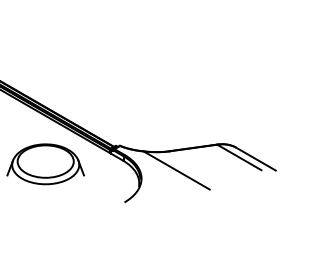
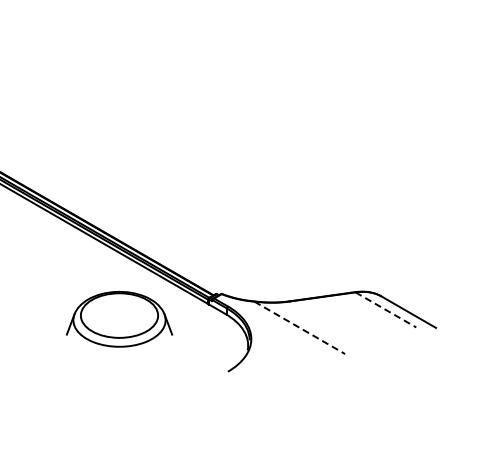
line: (239, 157) -> (386, 310), solid -> dashed
line: (177, 170) -> (300, 328), solid -> dashed

